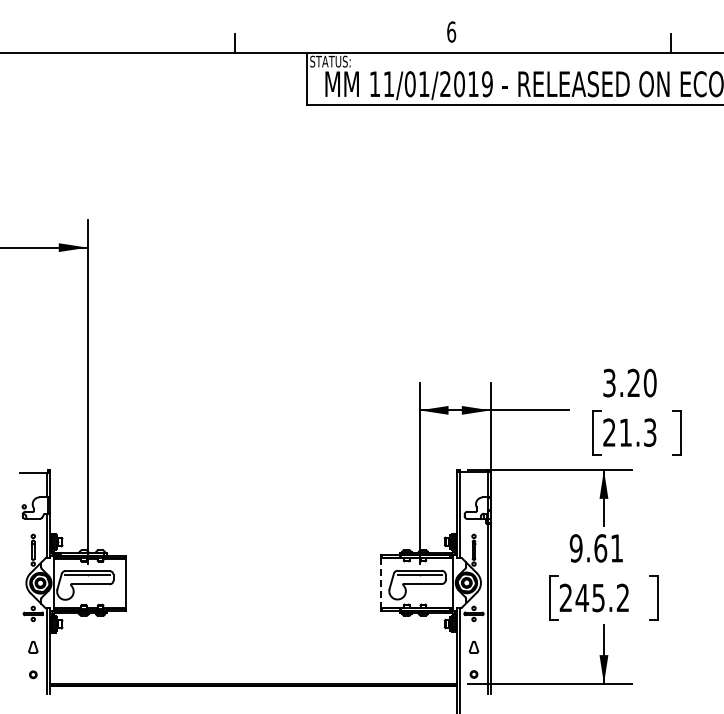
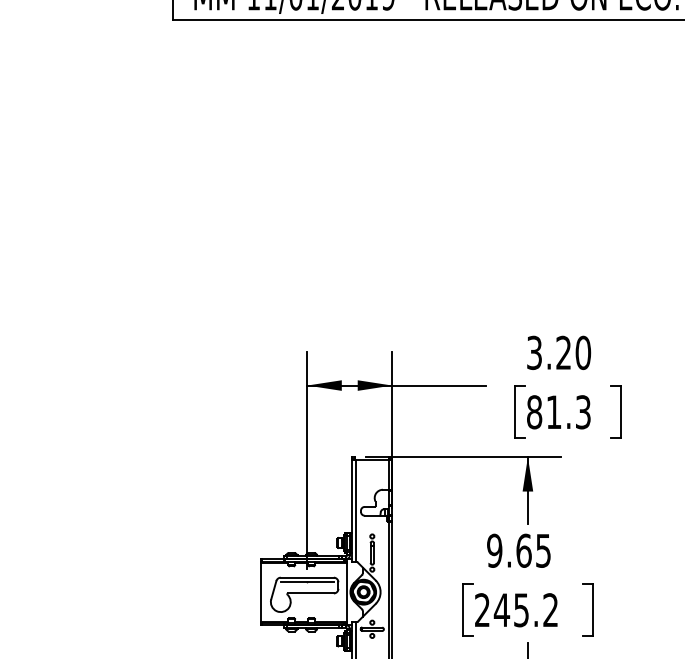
text: (609, 432) -> (534, 412), 21.3 -> 81.3
text: (616, 548) -> (542, 550), 9.61 -> 9.65
line: (380, 582) -> (260, 591), dashed -> solid

